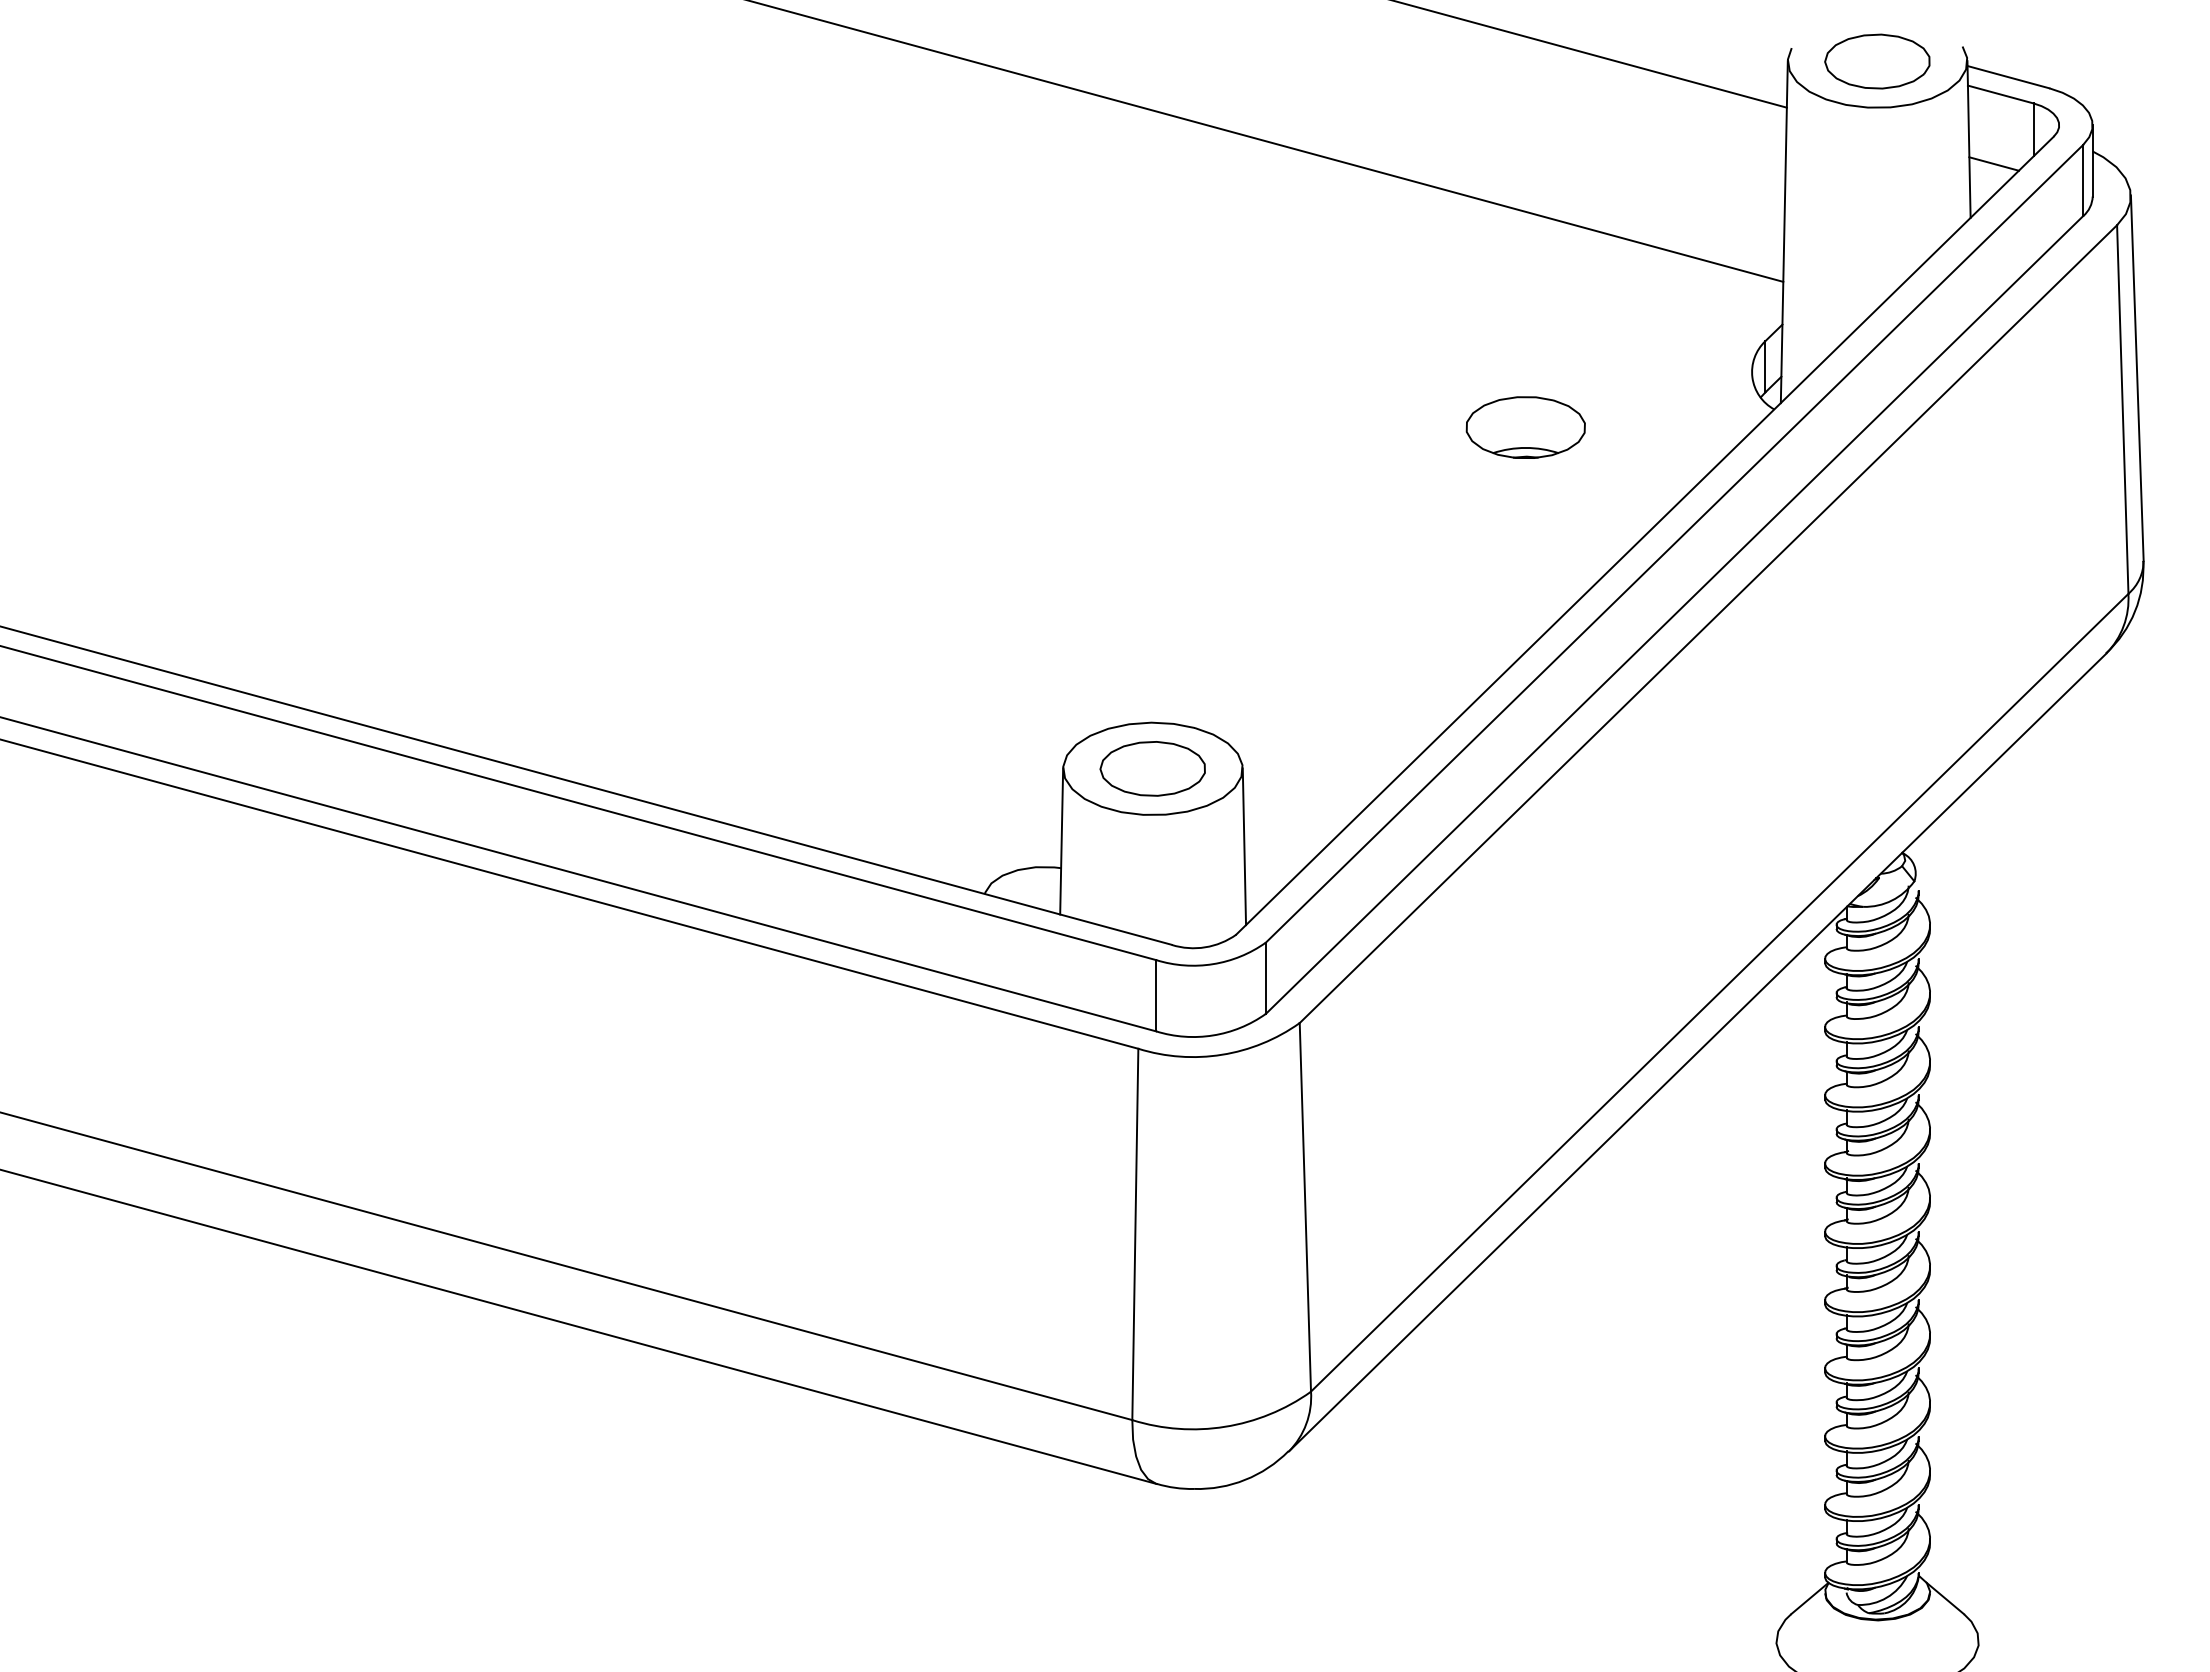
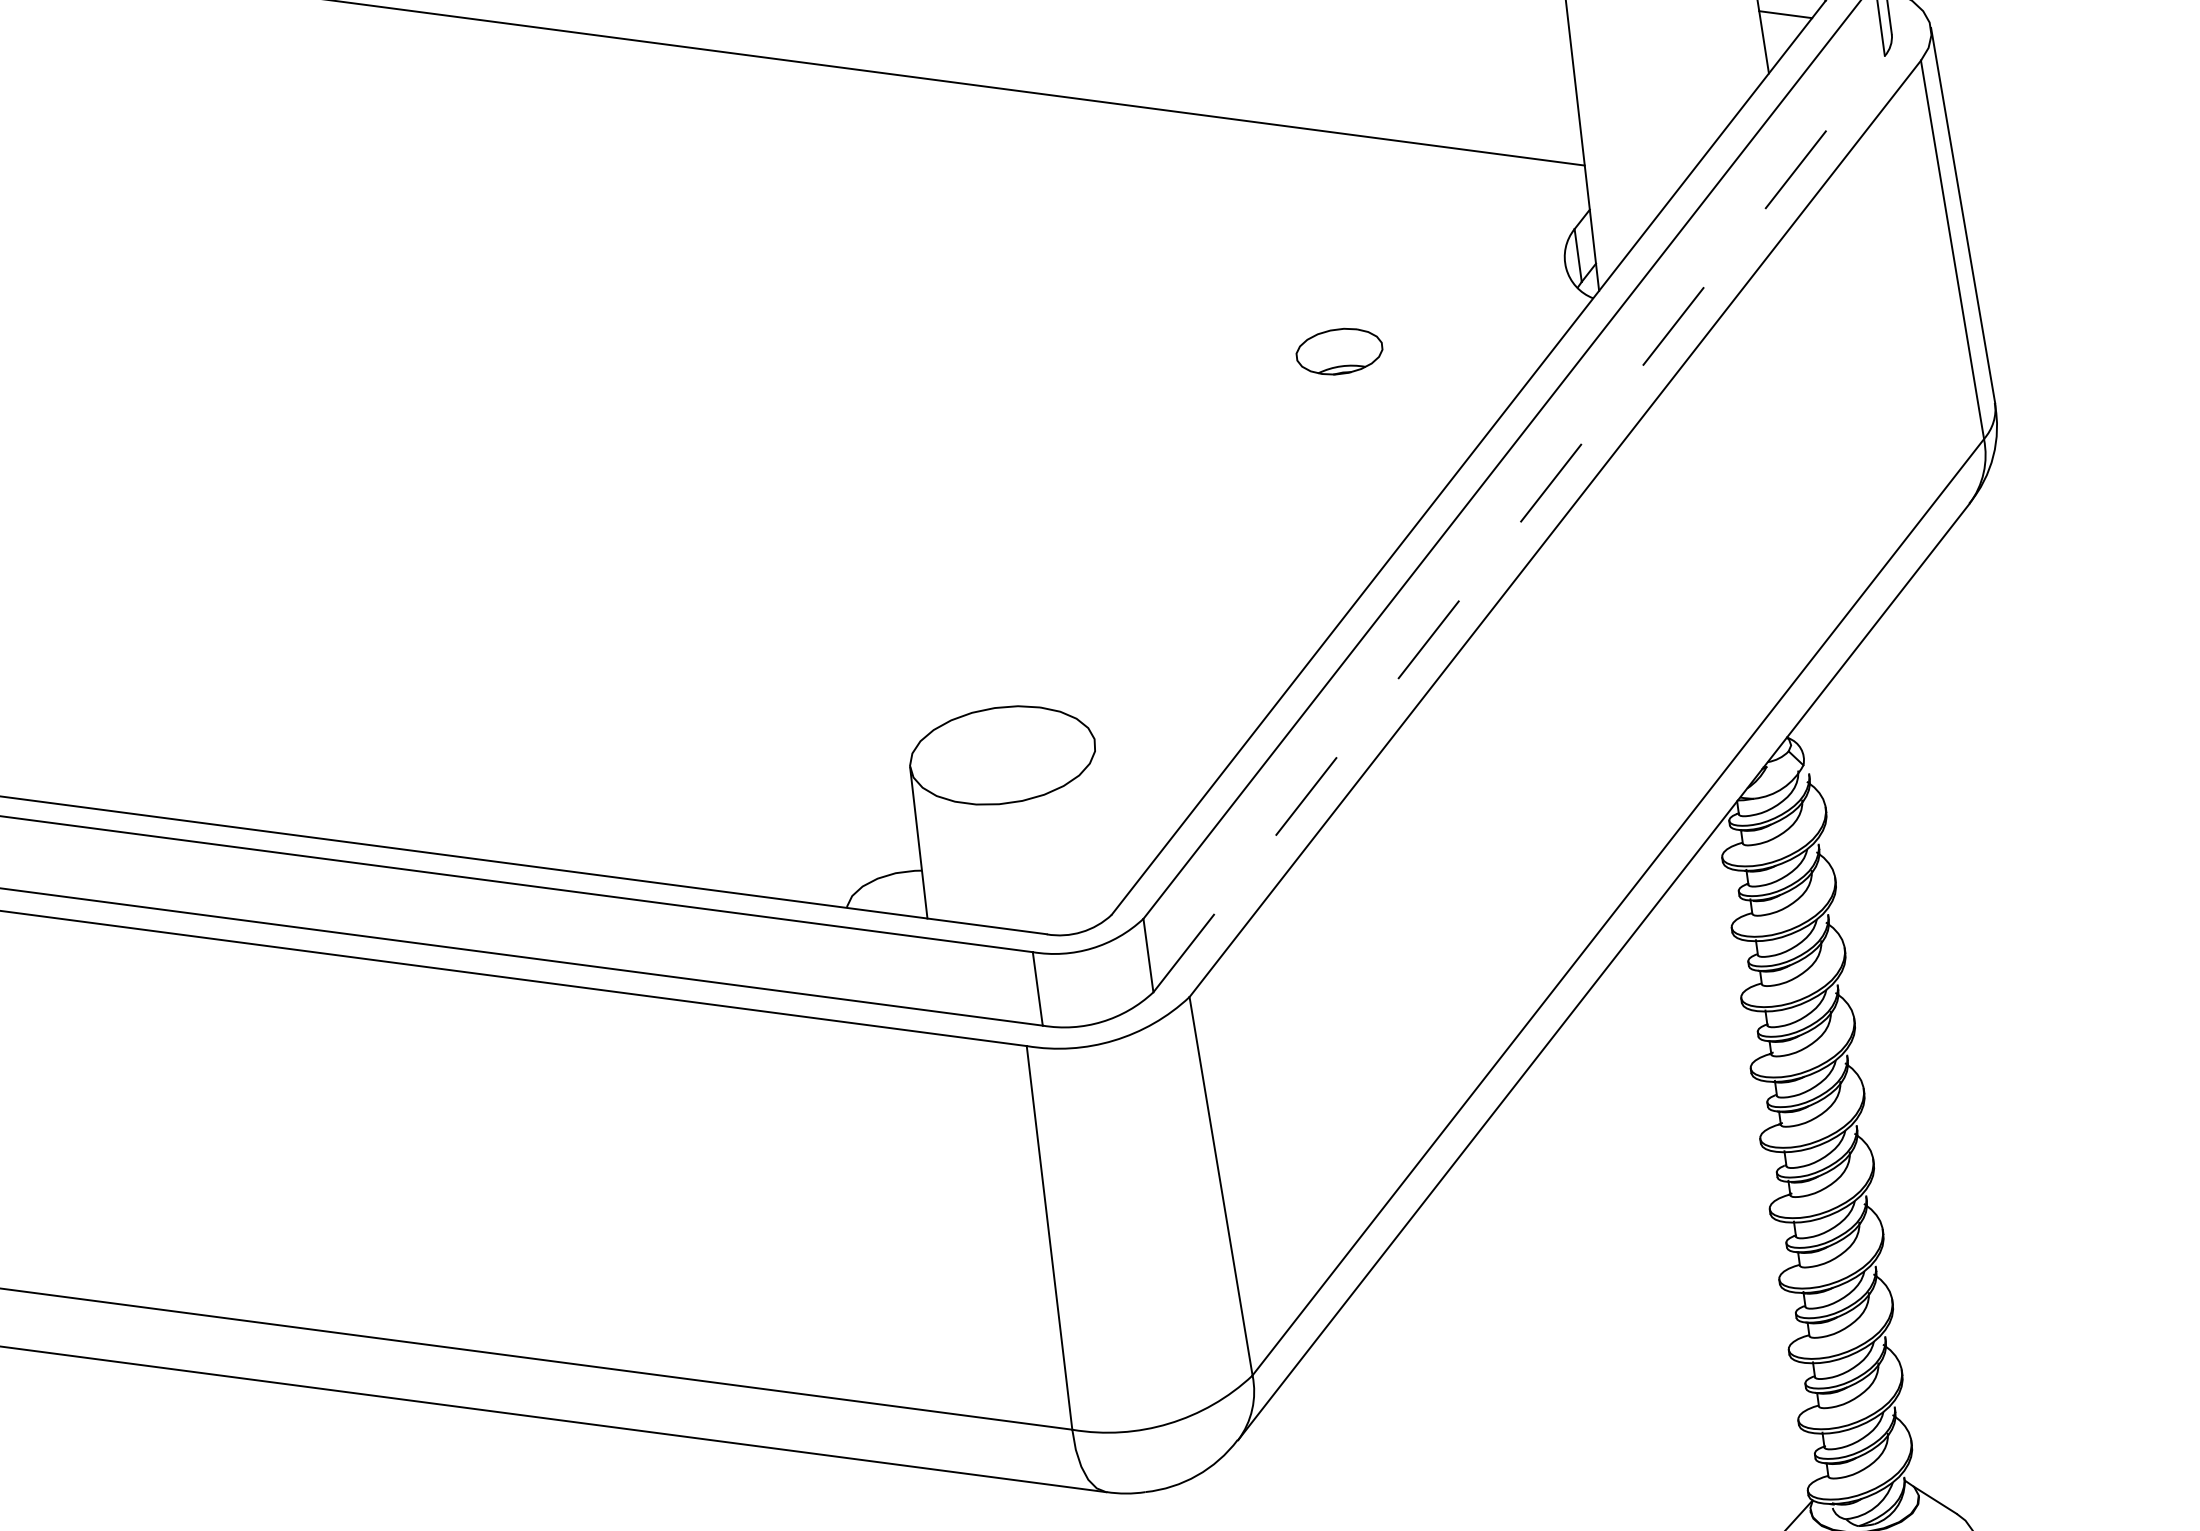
part: (1525, 427) -> (1339, 351), size x0.7
line: (1674, 614) -> (1518, 523), solid -> dashed
part: (1152, 768) -> (1002, 755), removed
line: (1244, 846) -> (1108, 822), removed

